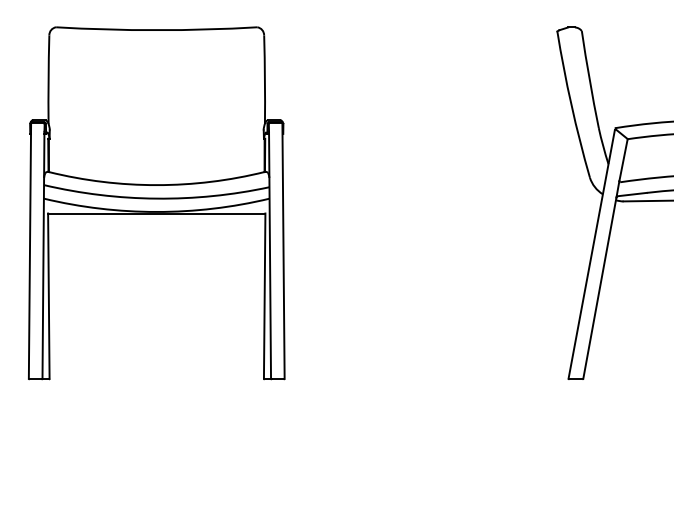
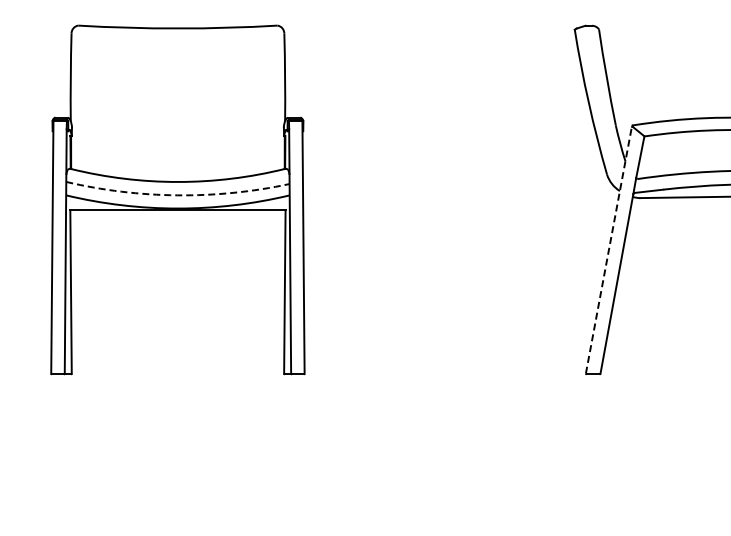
arc: (156, 198) -> (177, 195), solid -> dashed
line: (591, 254) -> (608, 250), solid -> dashed

